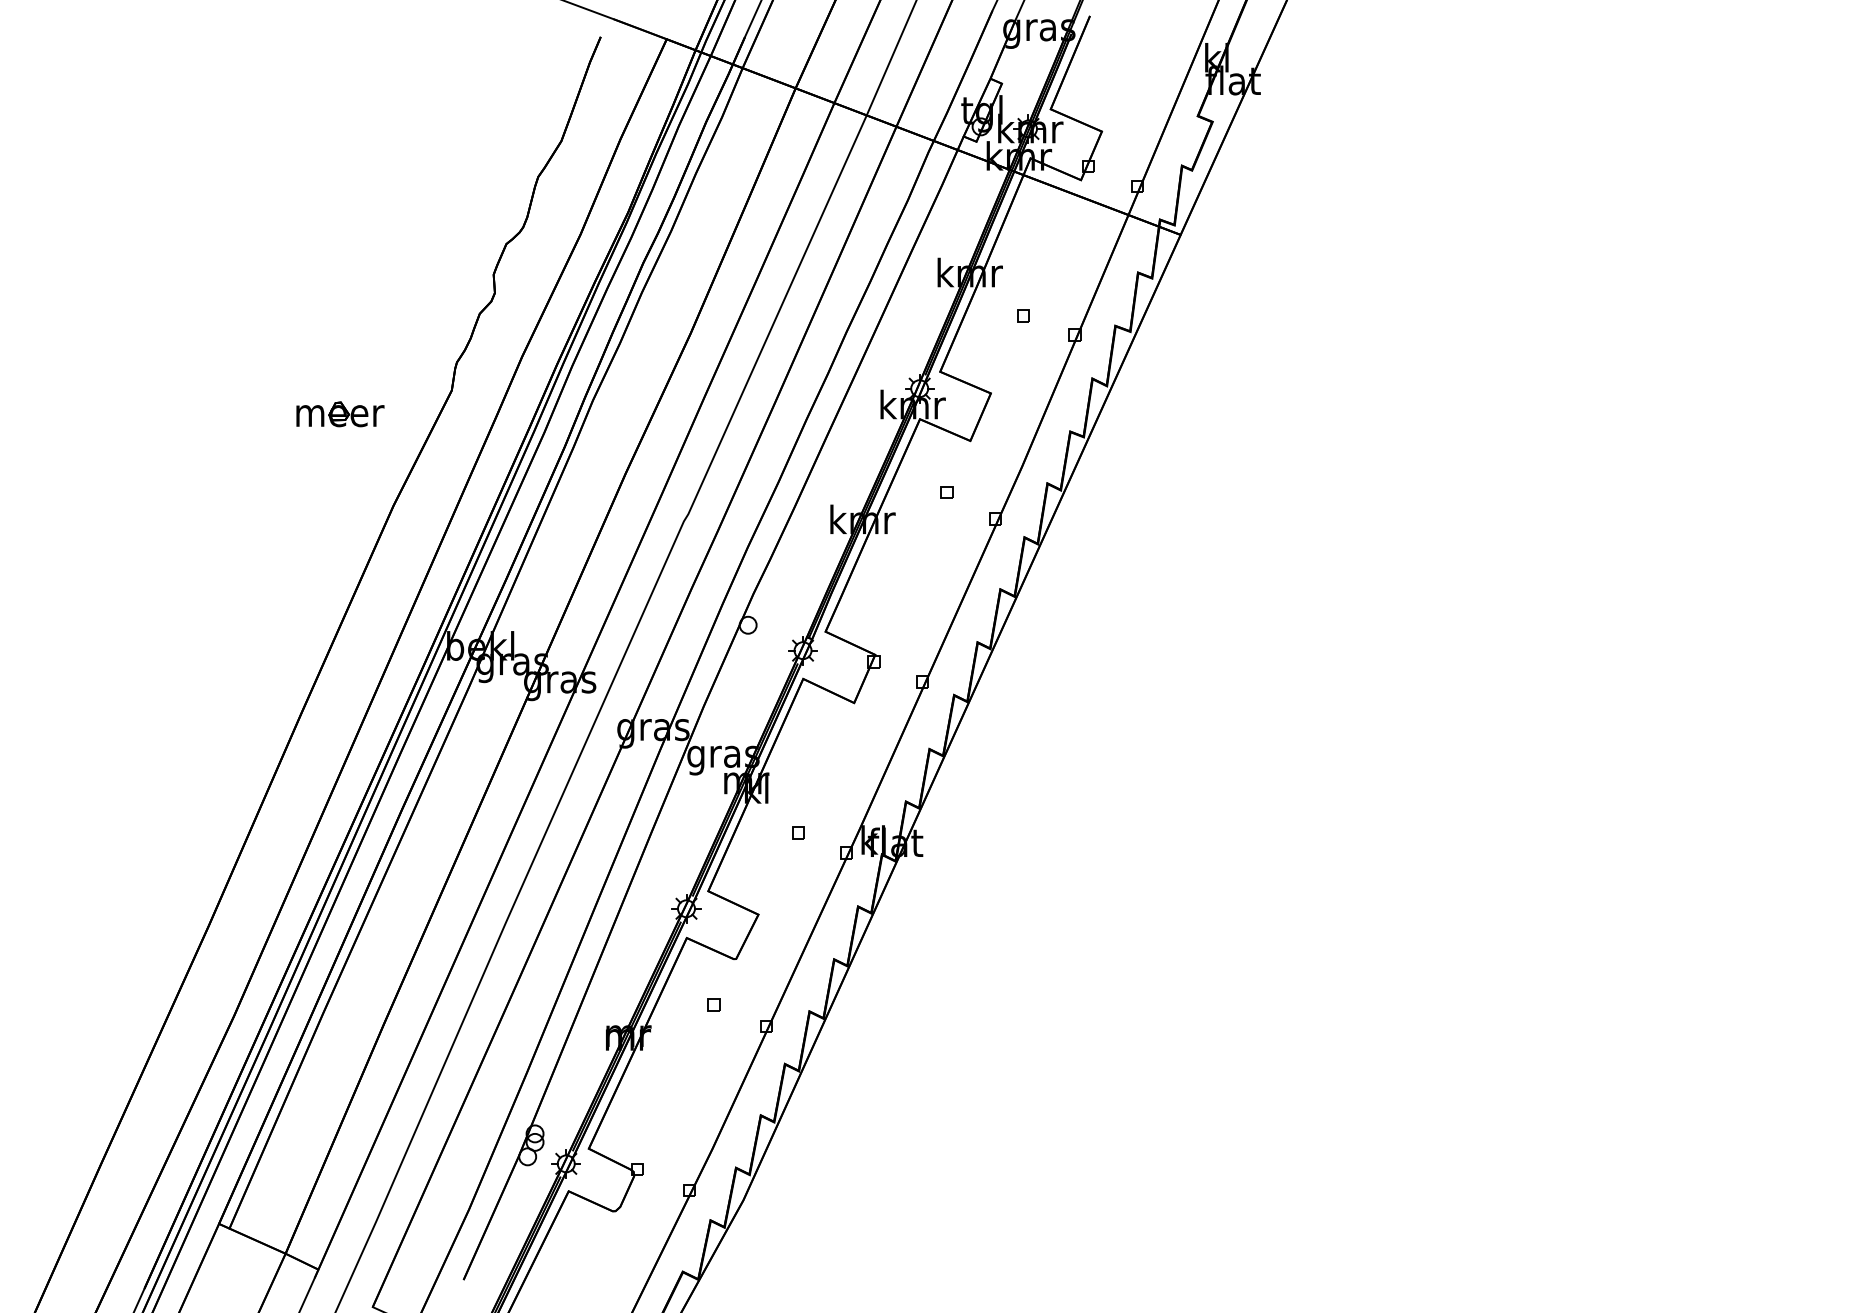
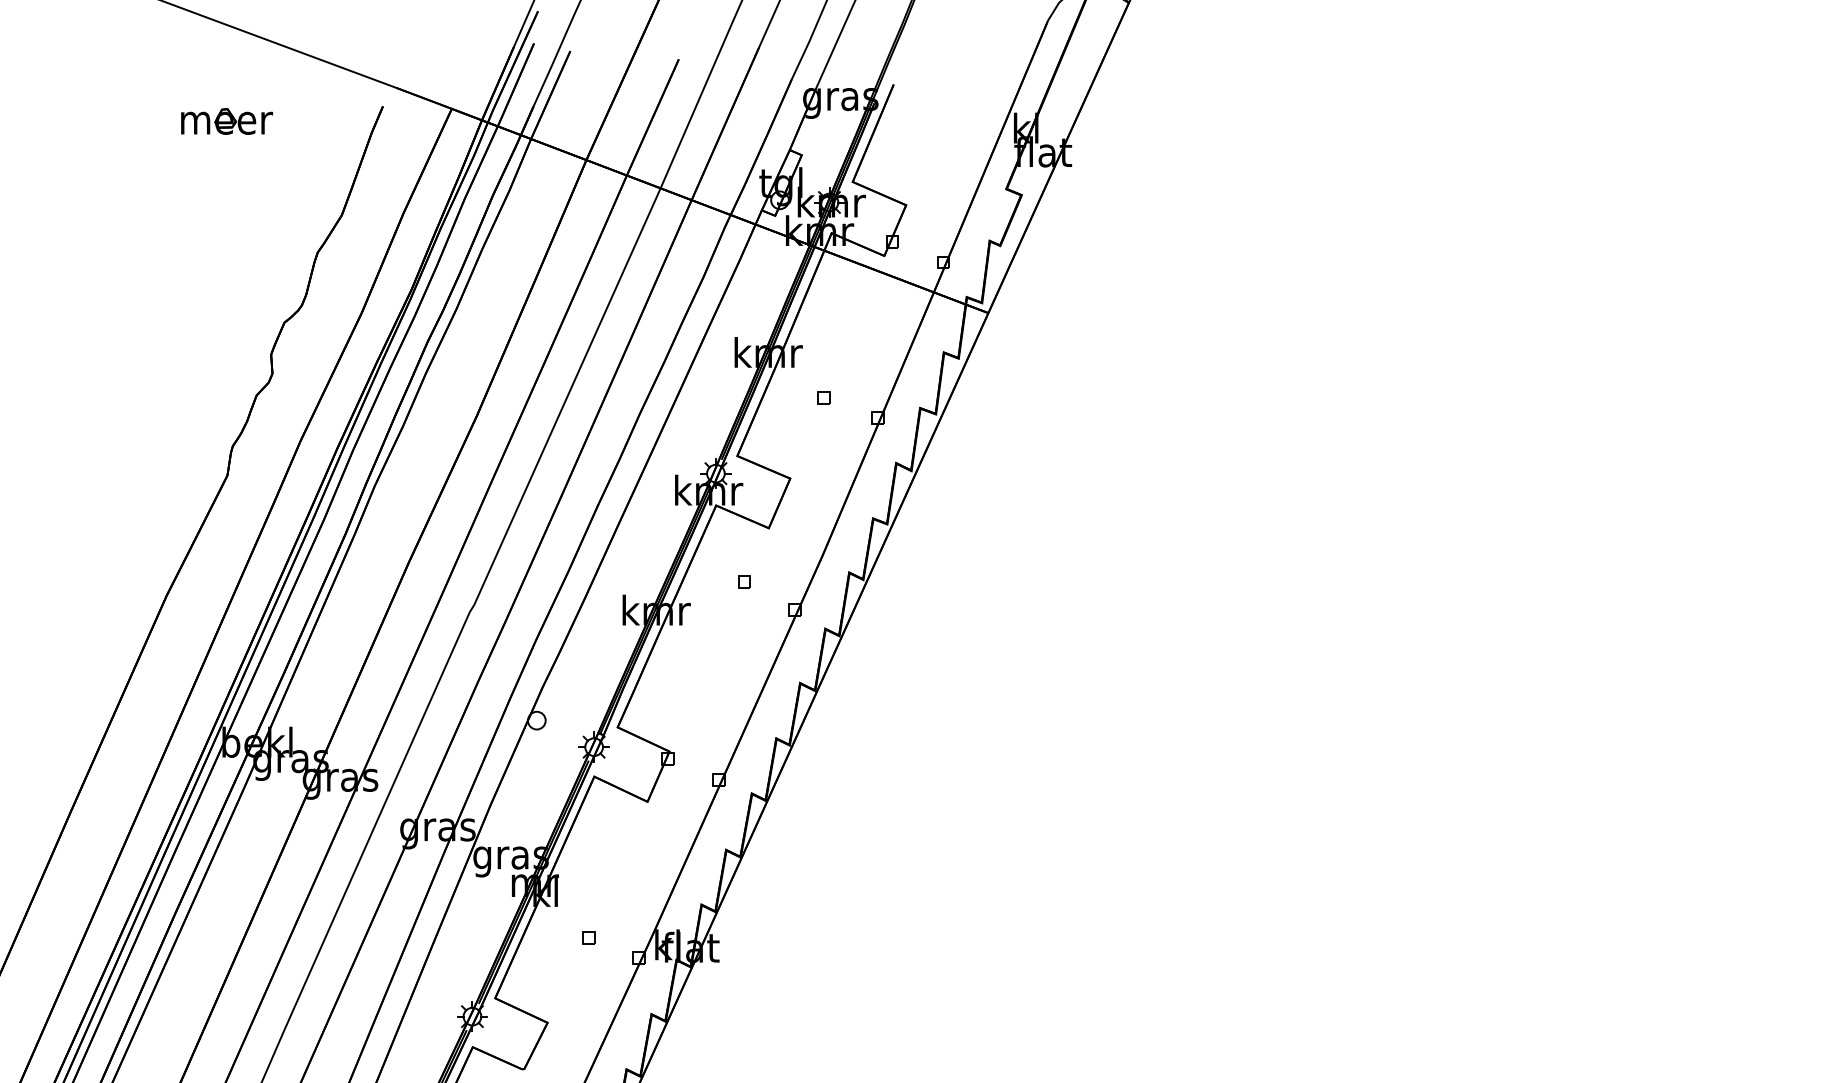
part: (340, 414) -> (227, 121), moved

